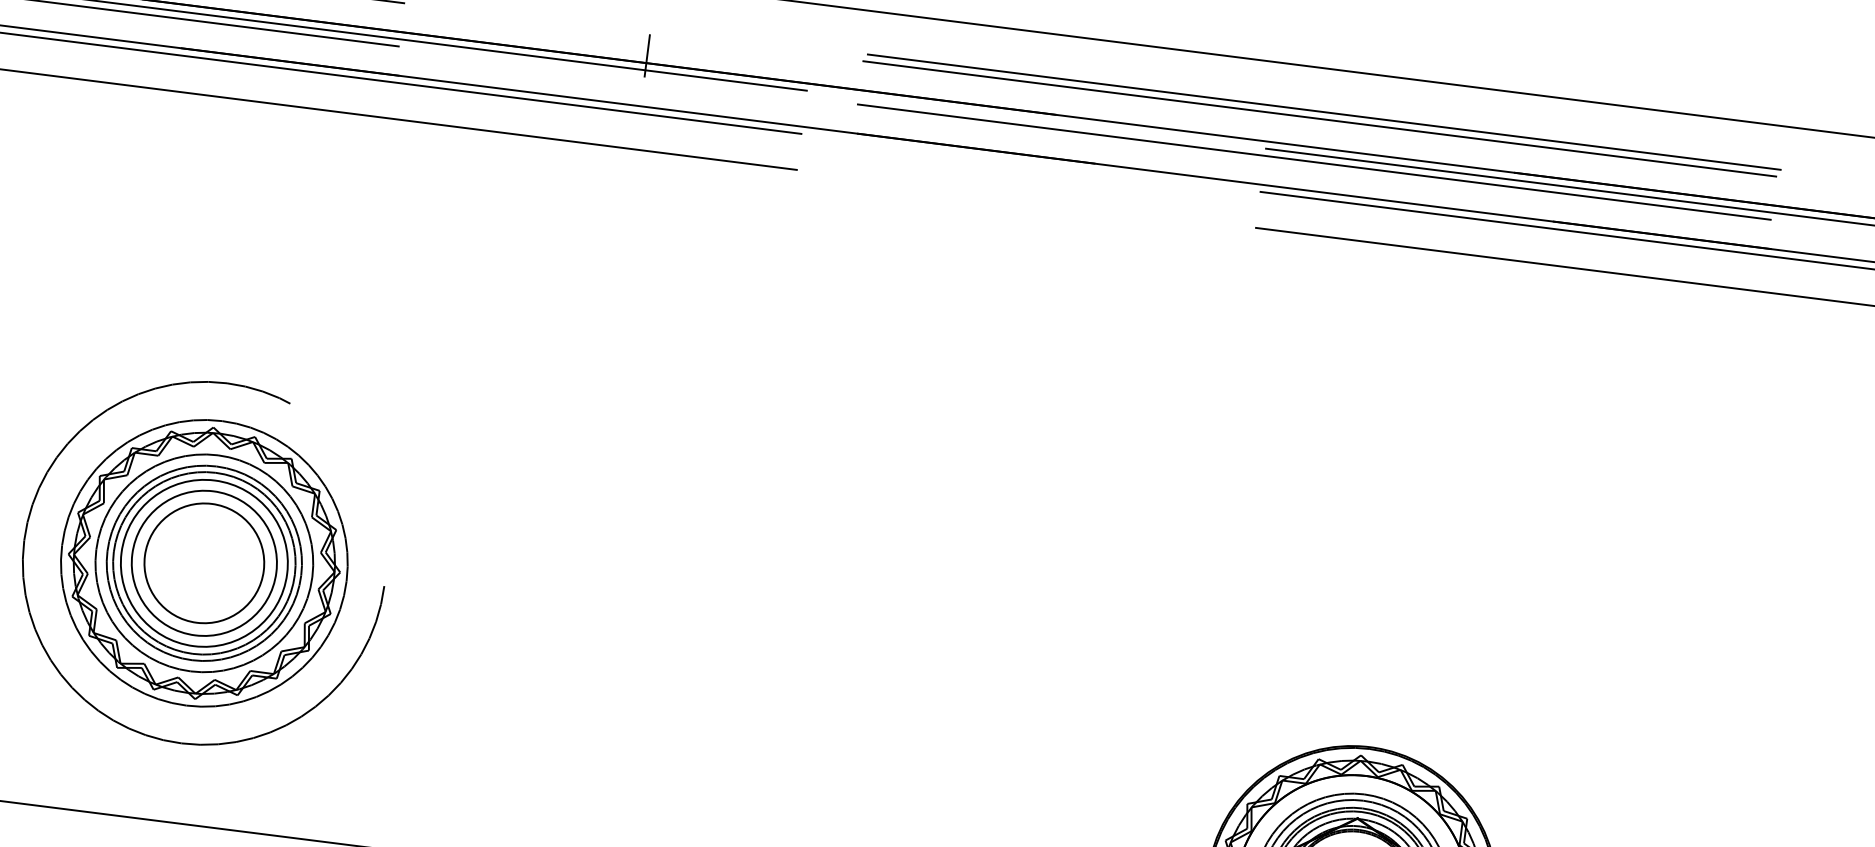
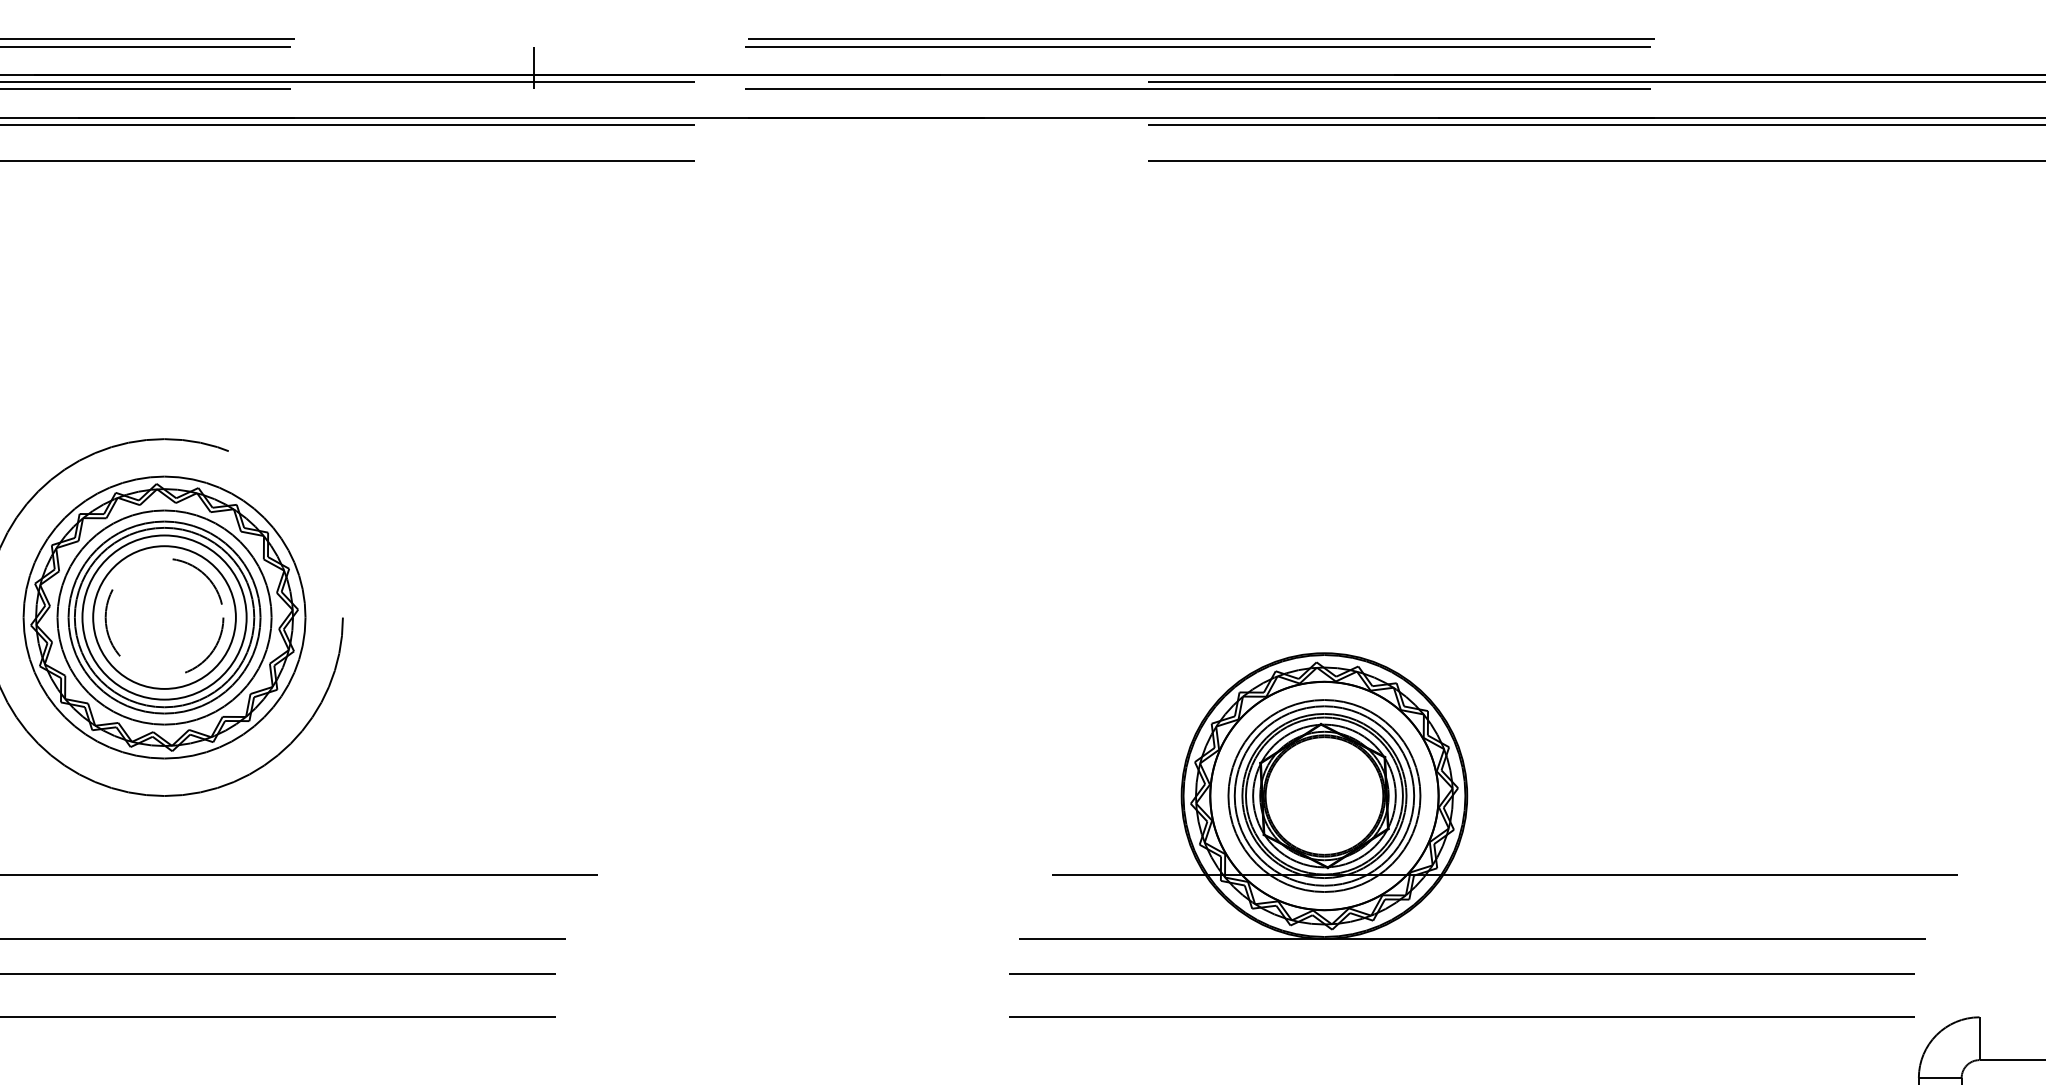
circle: (204, 563) -> (164, 617), solid -> dashed

